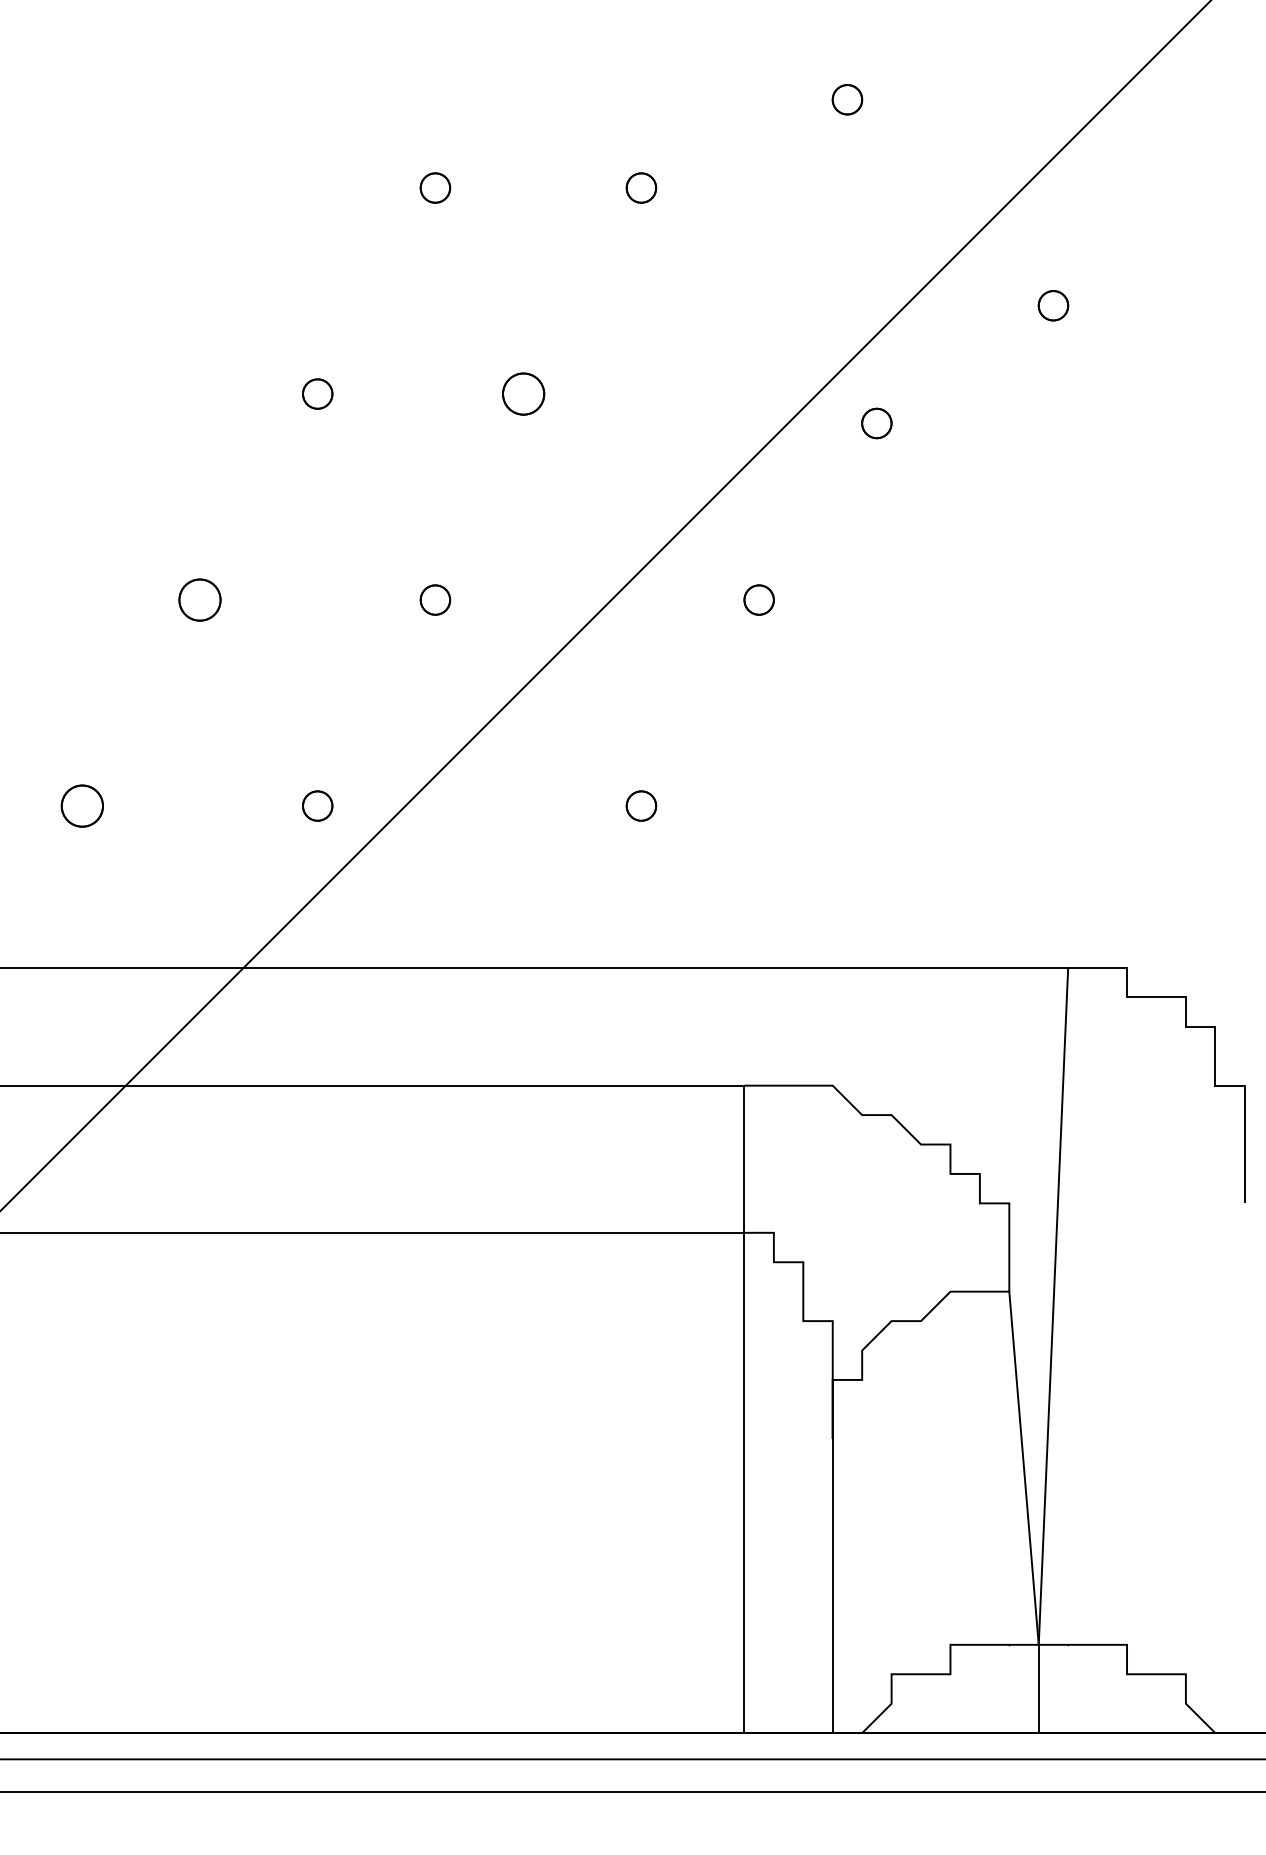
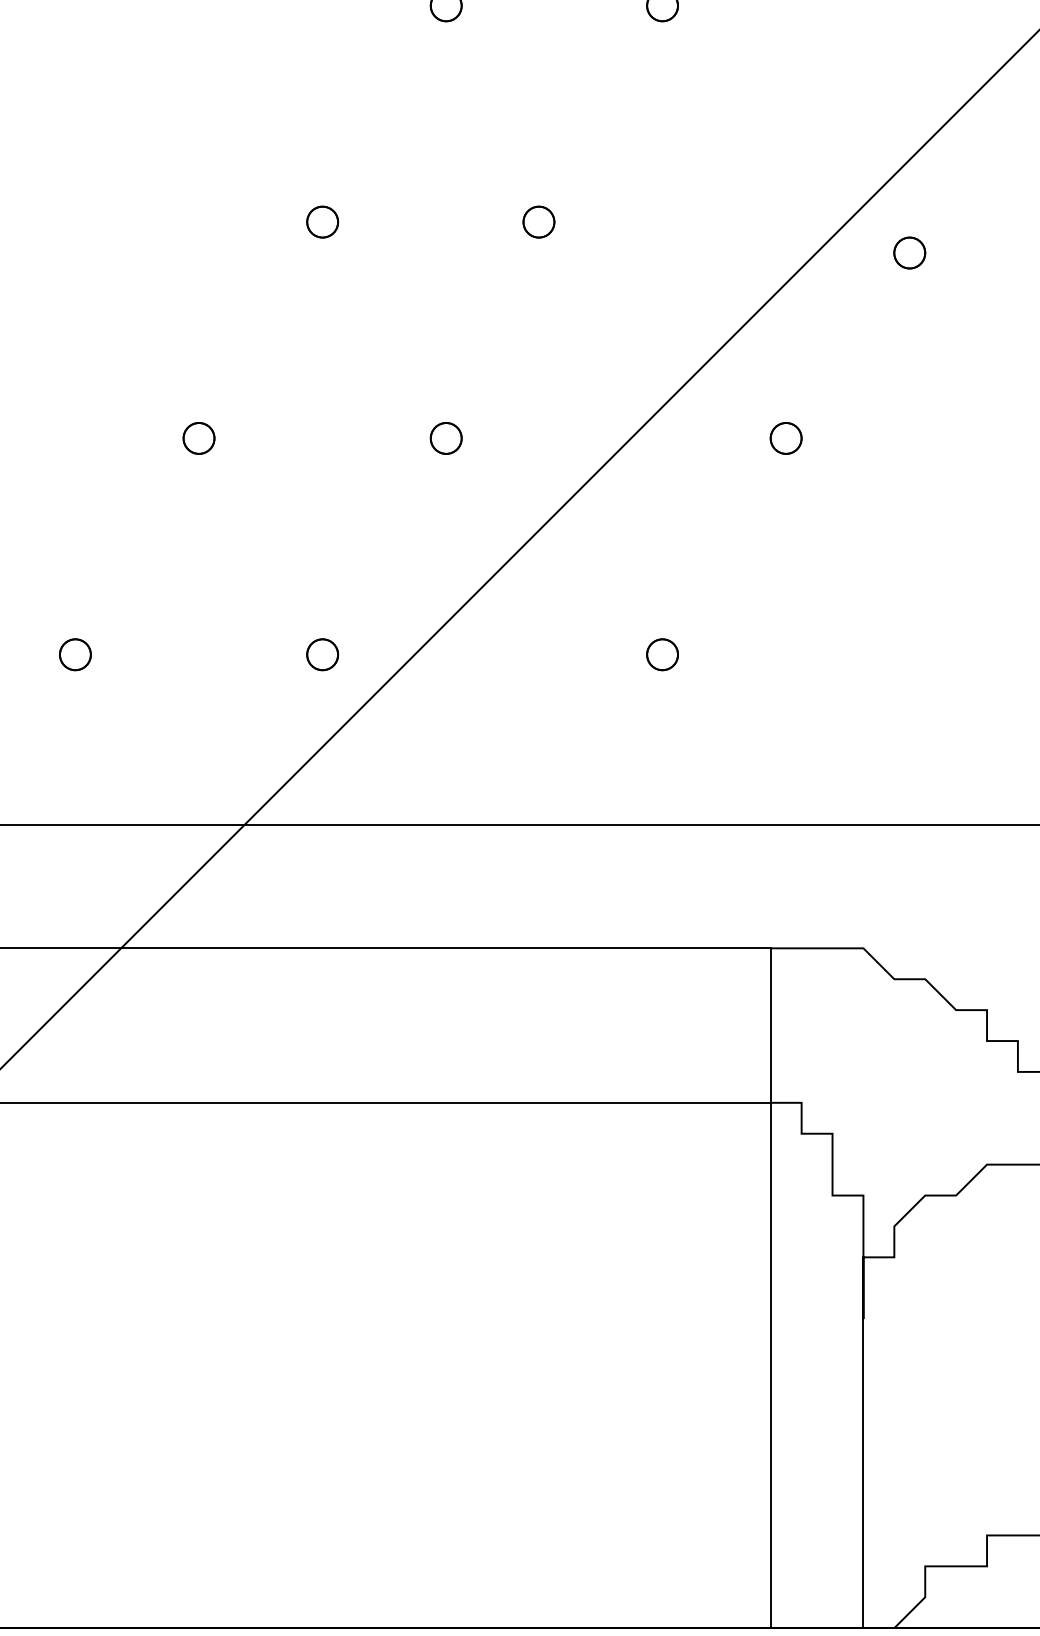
part: (523, 393) -> (538, 221), size x0.71
part: (199, 599) -> (198, 437), size x0.71
part: (81, 805) -> (74, 654), size x0.71

